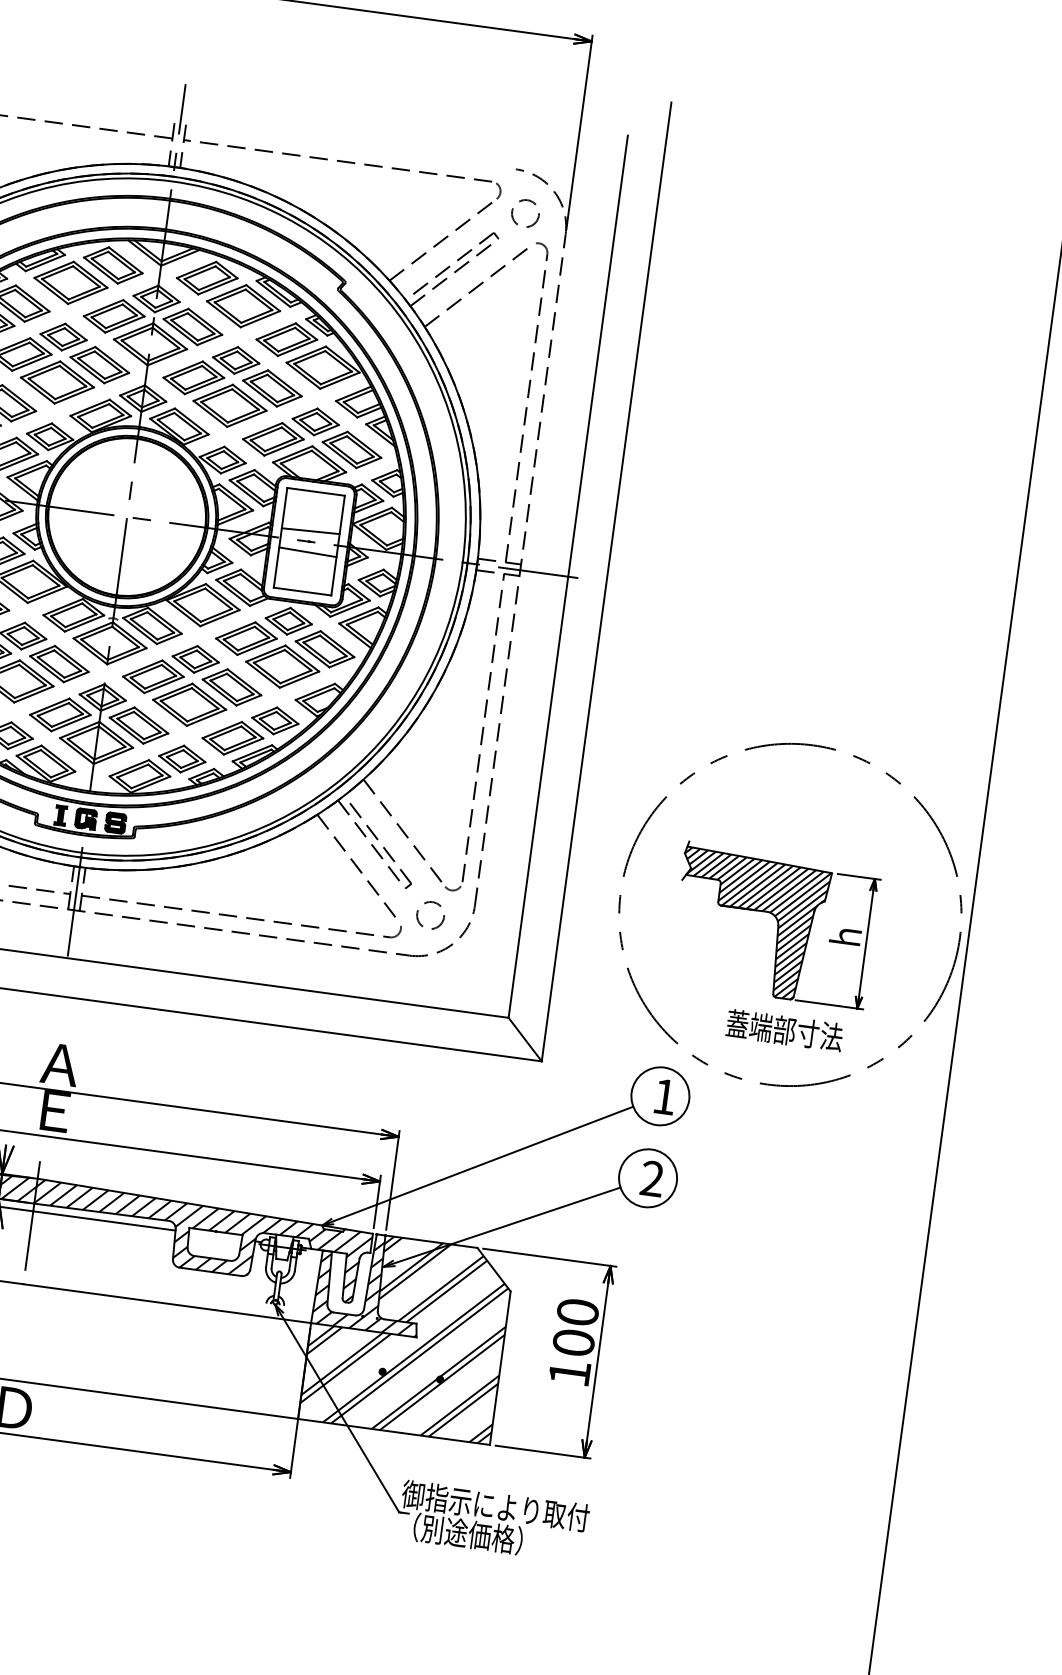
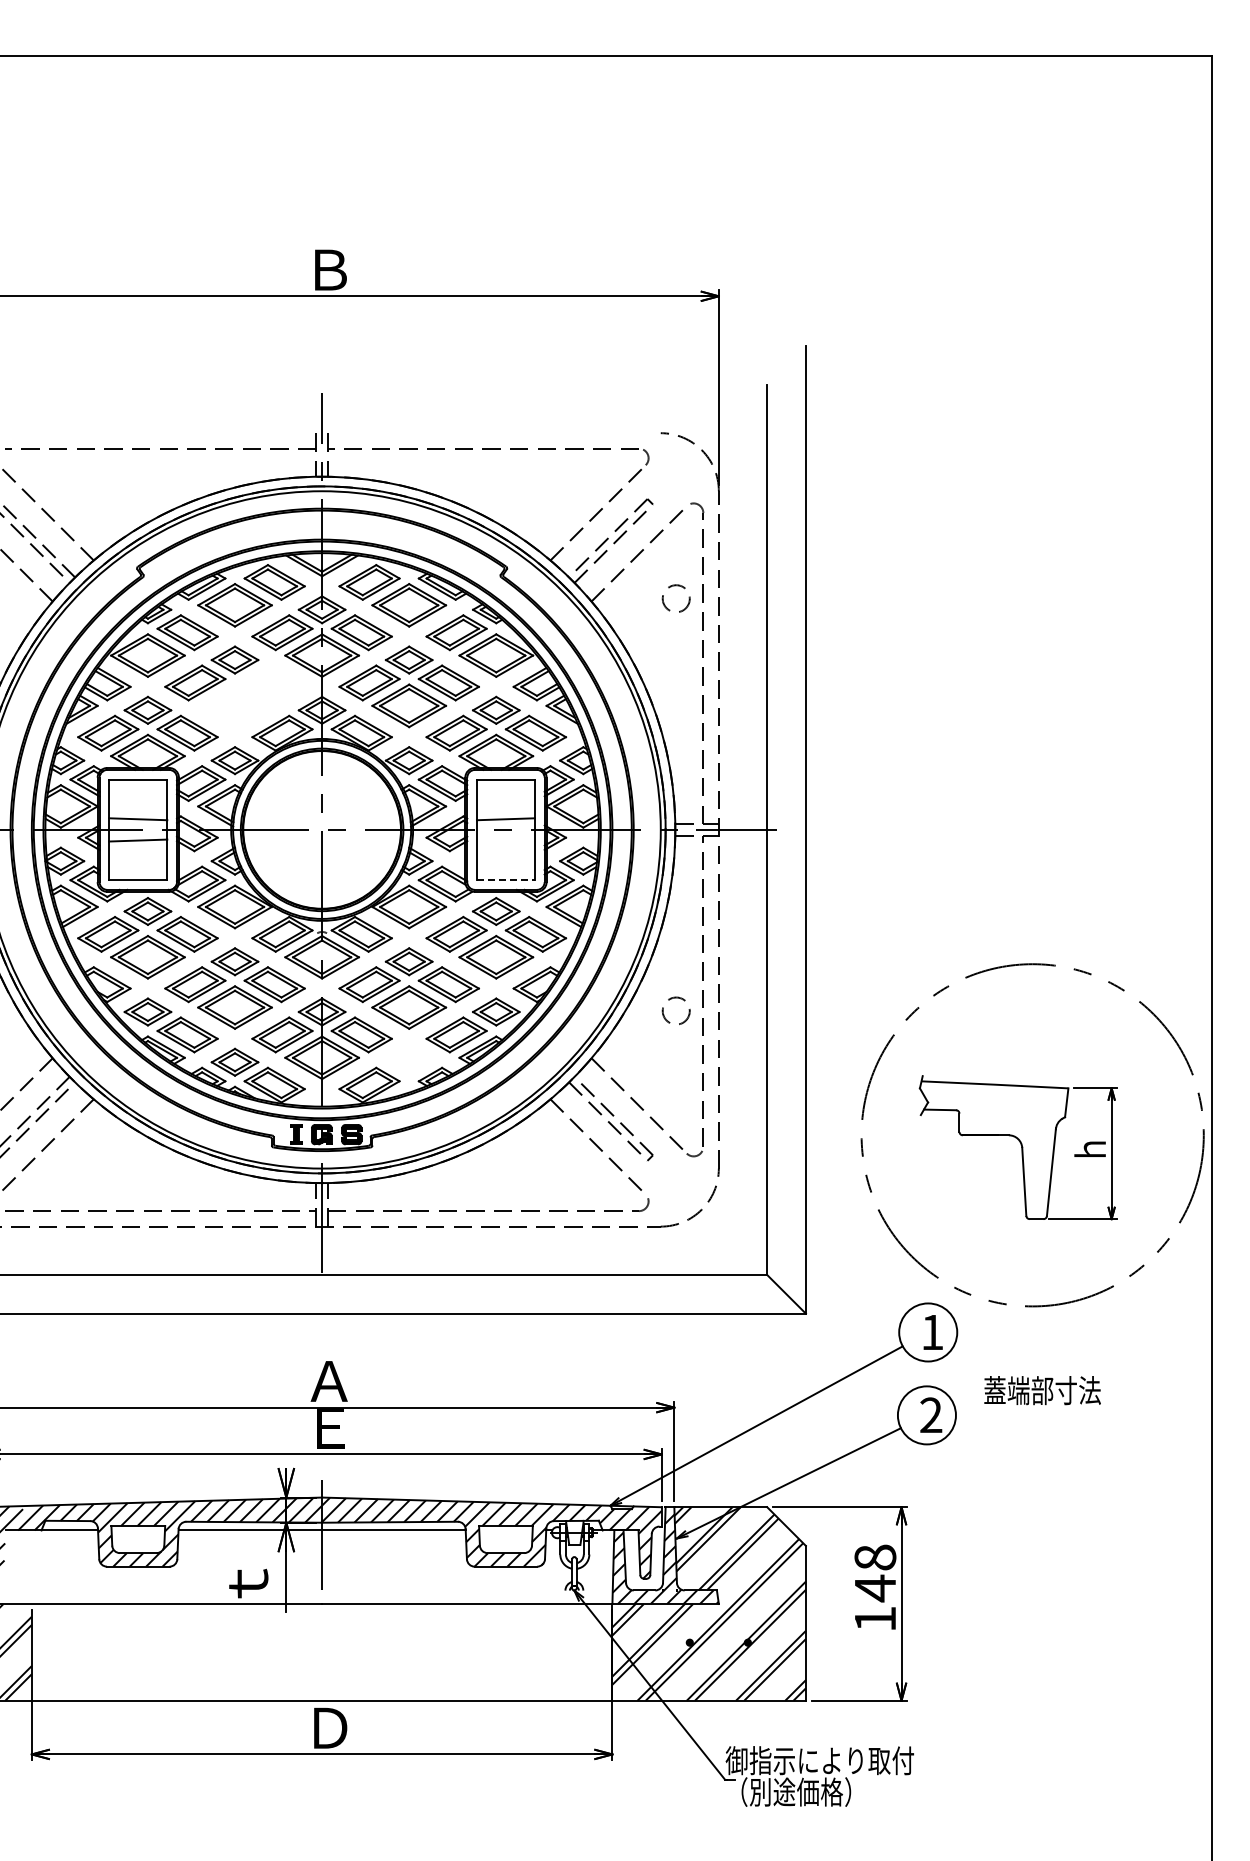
circle: (524, 213) -> (675, 598), moved
part: (75, 375) -> (251, 696), removed
line: (307, 552) -> (505, 840), removed
line: (303, 591) -> (506, 880), solid -> dashed
part: (181, 758) -> (408, 1061), removed
circle: (429, 914) -> (675, 1010), moved
hatch: (749, 924) -> (993, 1150), removed
text: (784, 1030) -> (1042, 1390), moved
text: (575, 1328) -> (875, 1573), 100 -> 148

